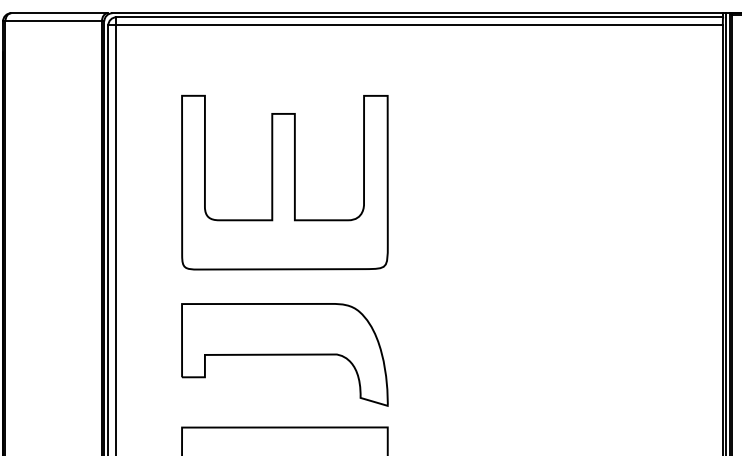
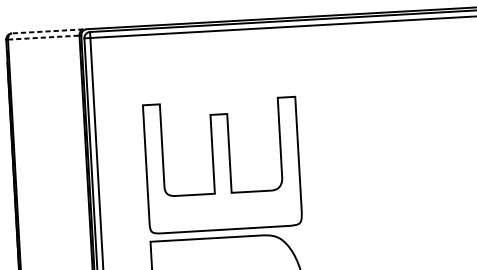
line: (58, 13) -> (46, 31), solid -> dashed
line: (54, 21) -> (44, 37), solid -> dashed
part: (284, 182) -> (222, 165), moved

